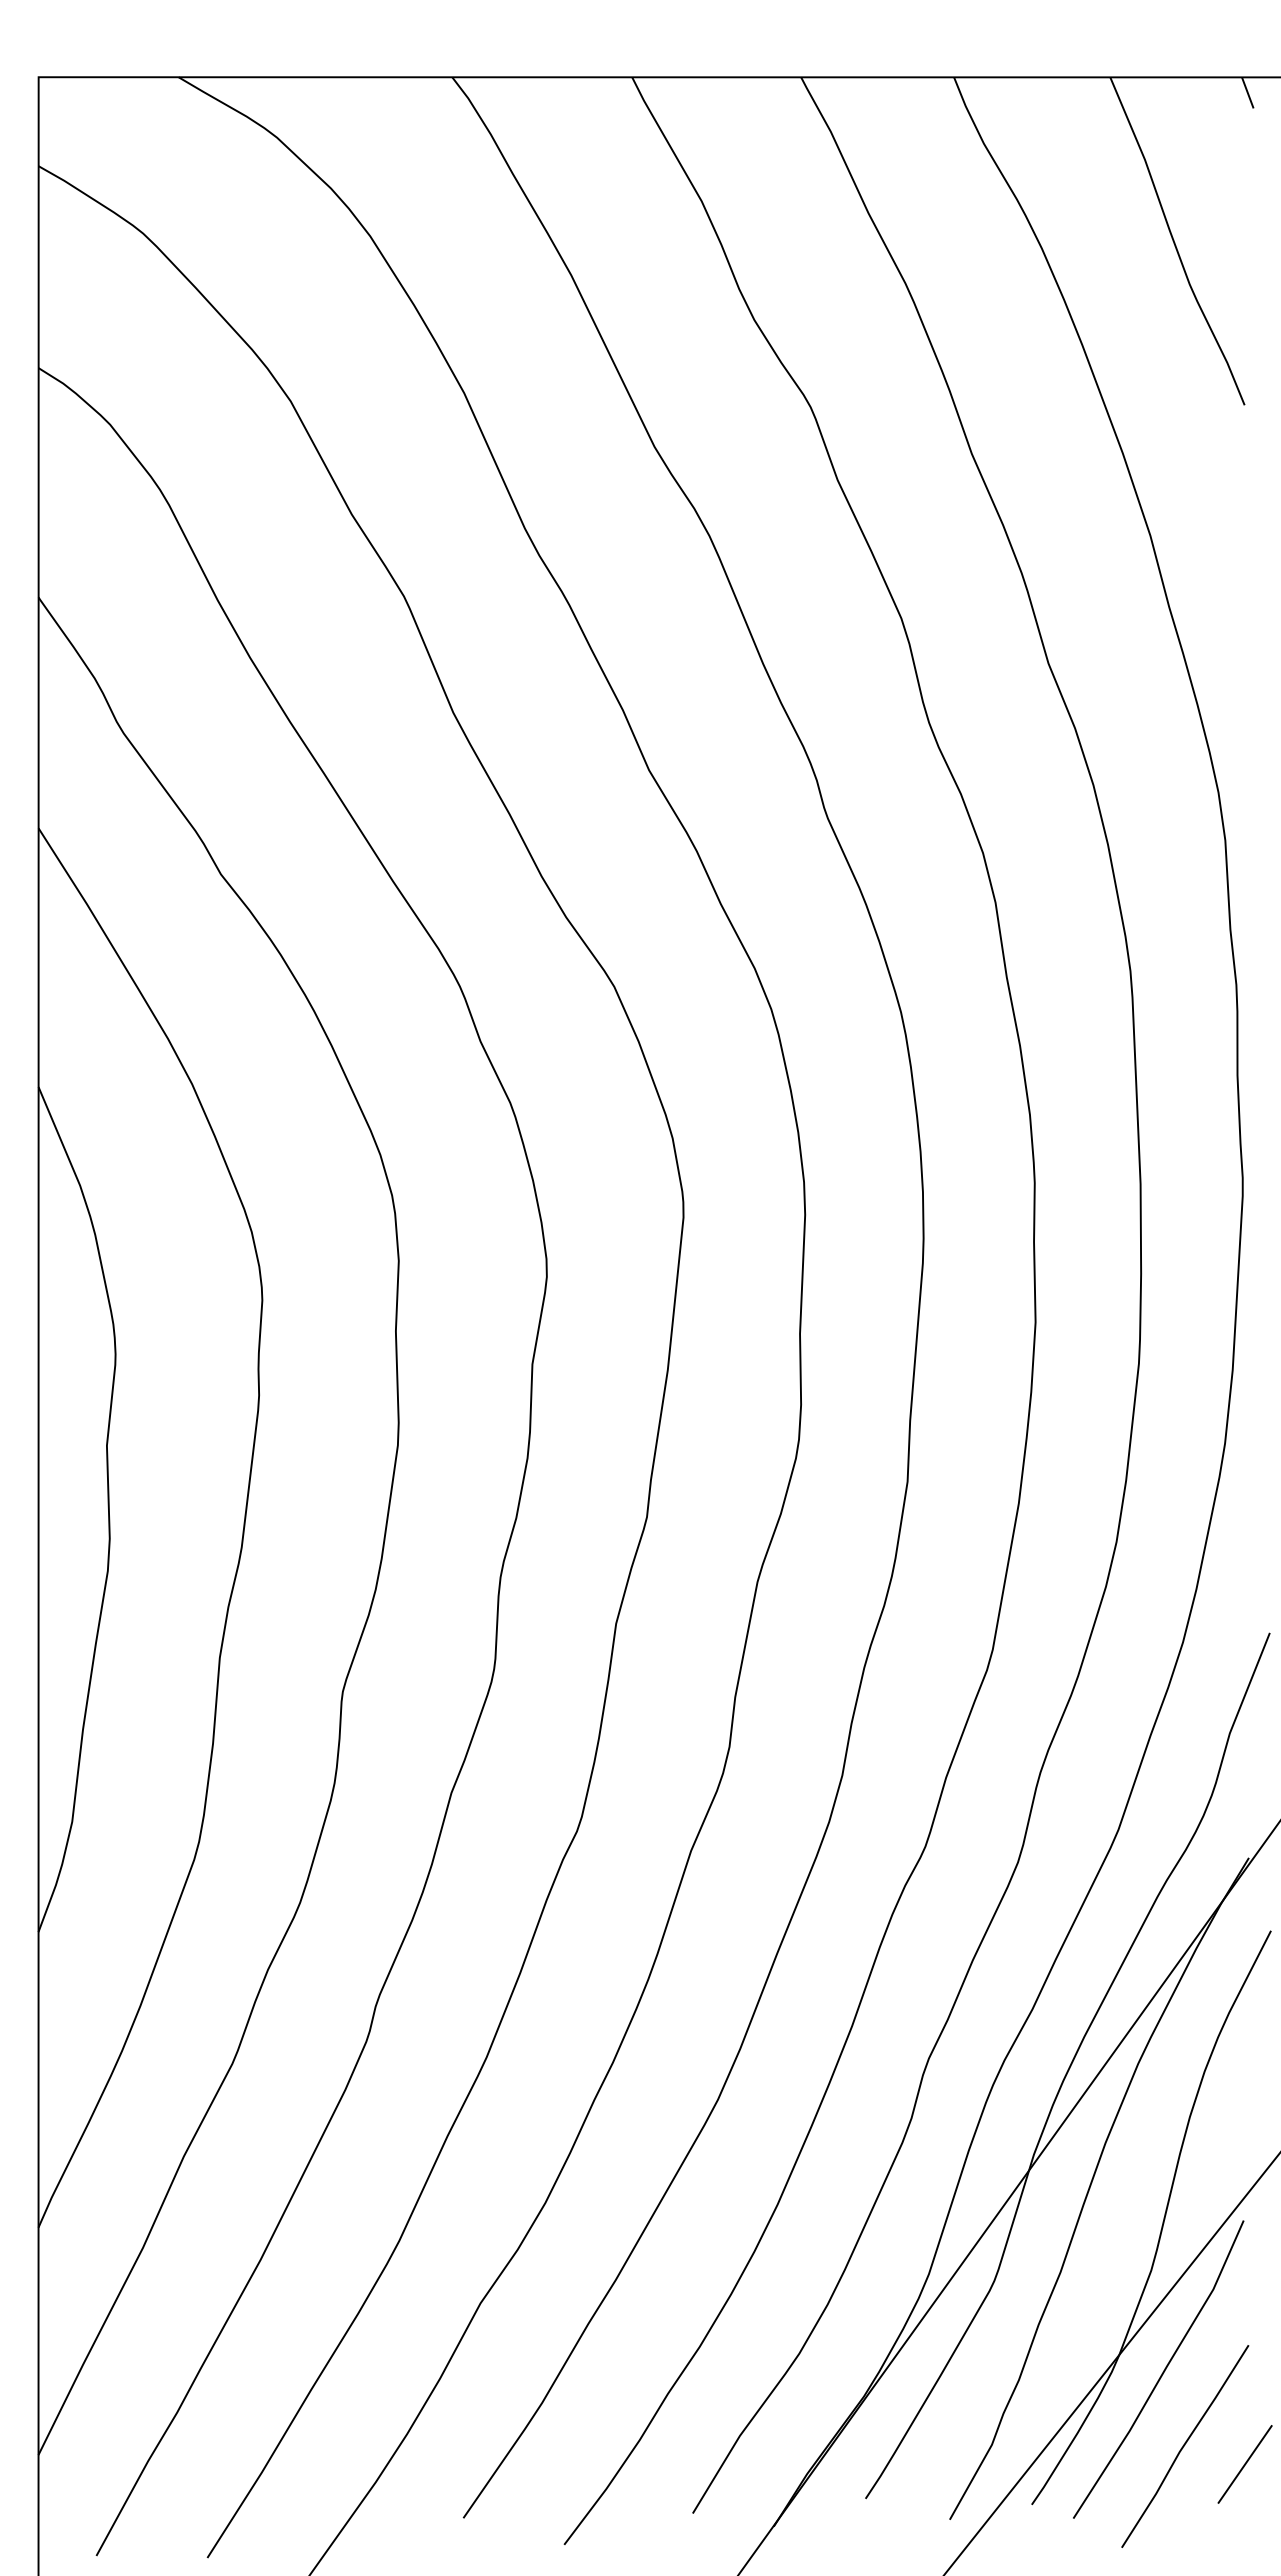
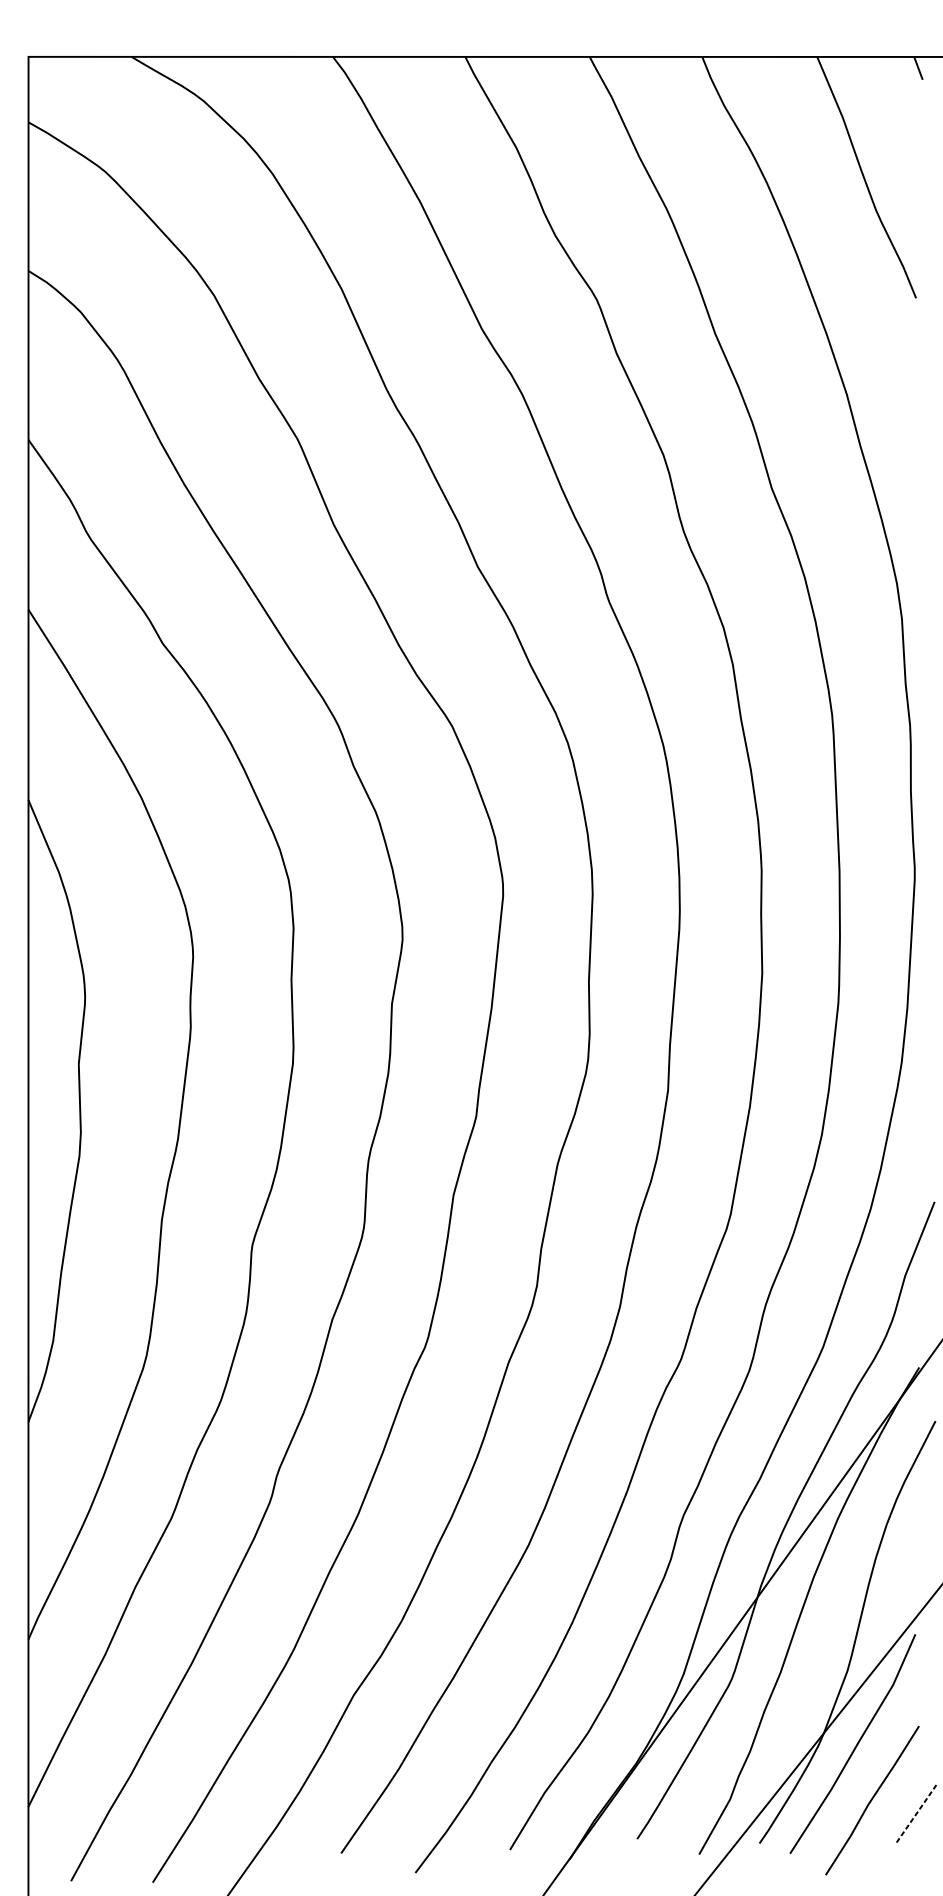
line: (1245, 2464) -> (916, 1813), solid -> dashed

